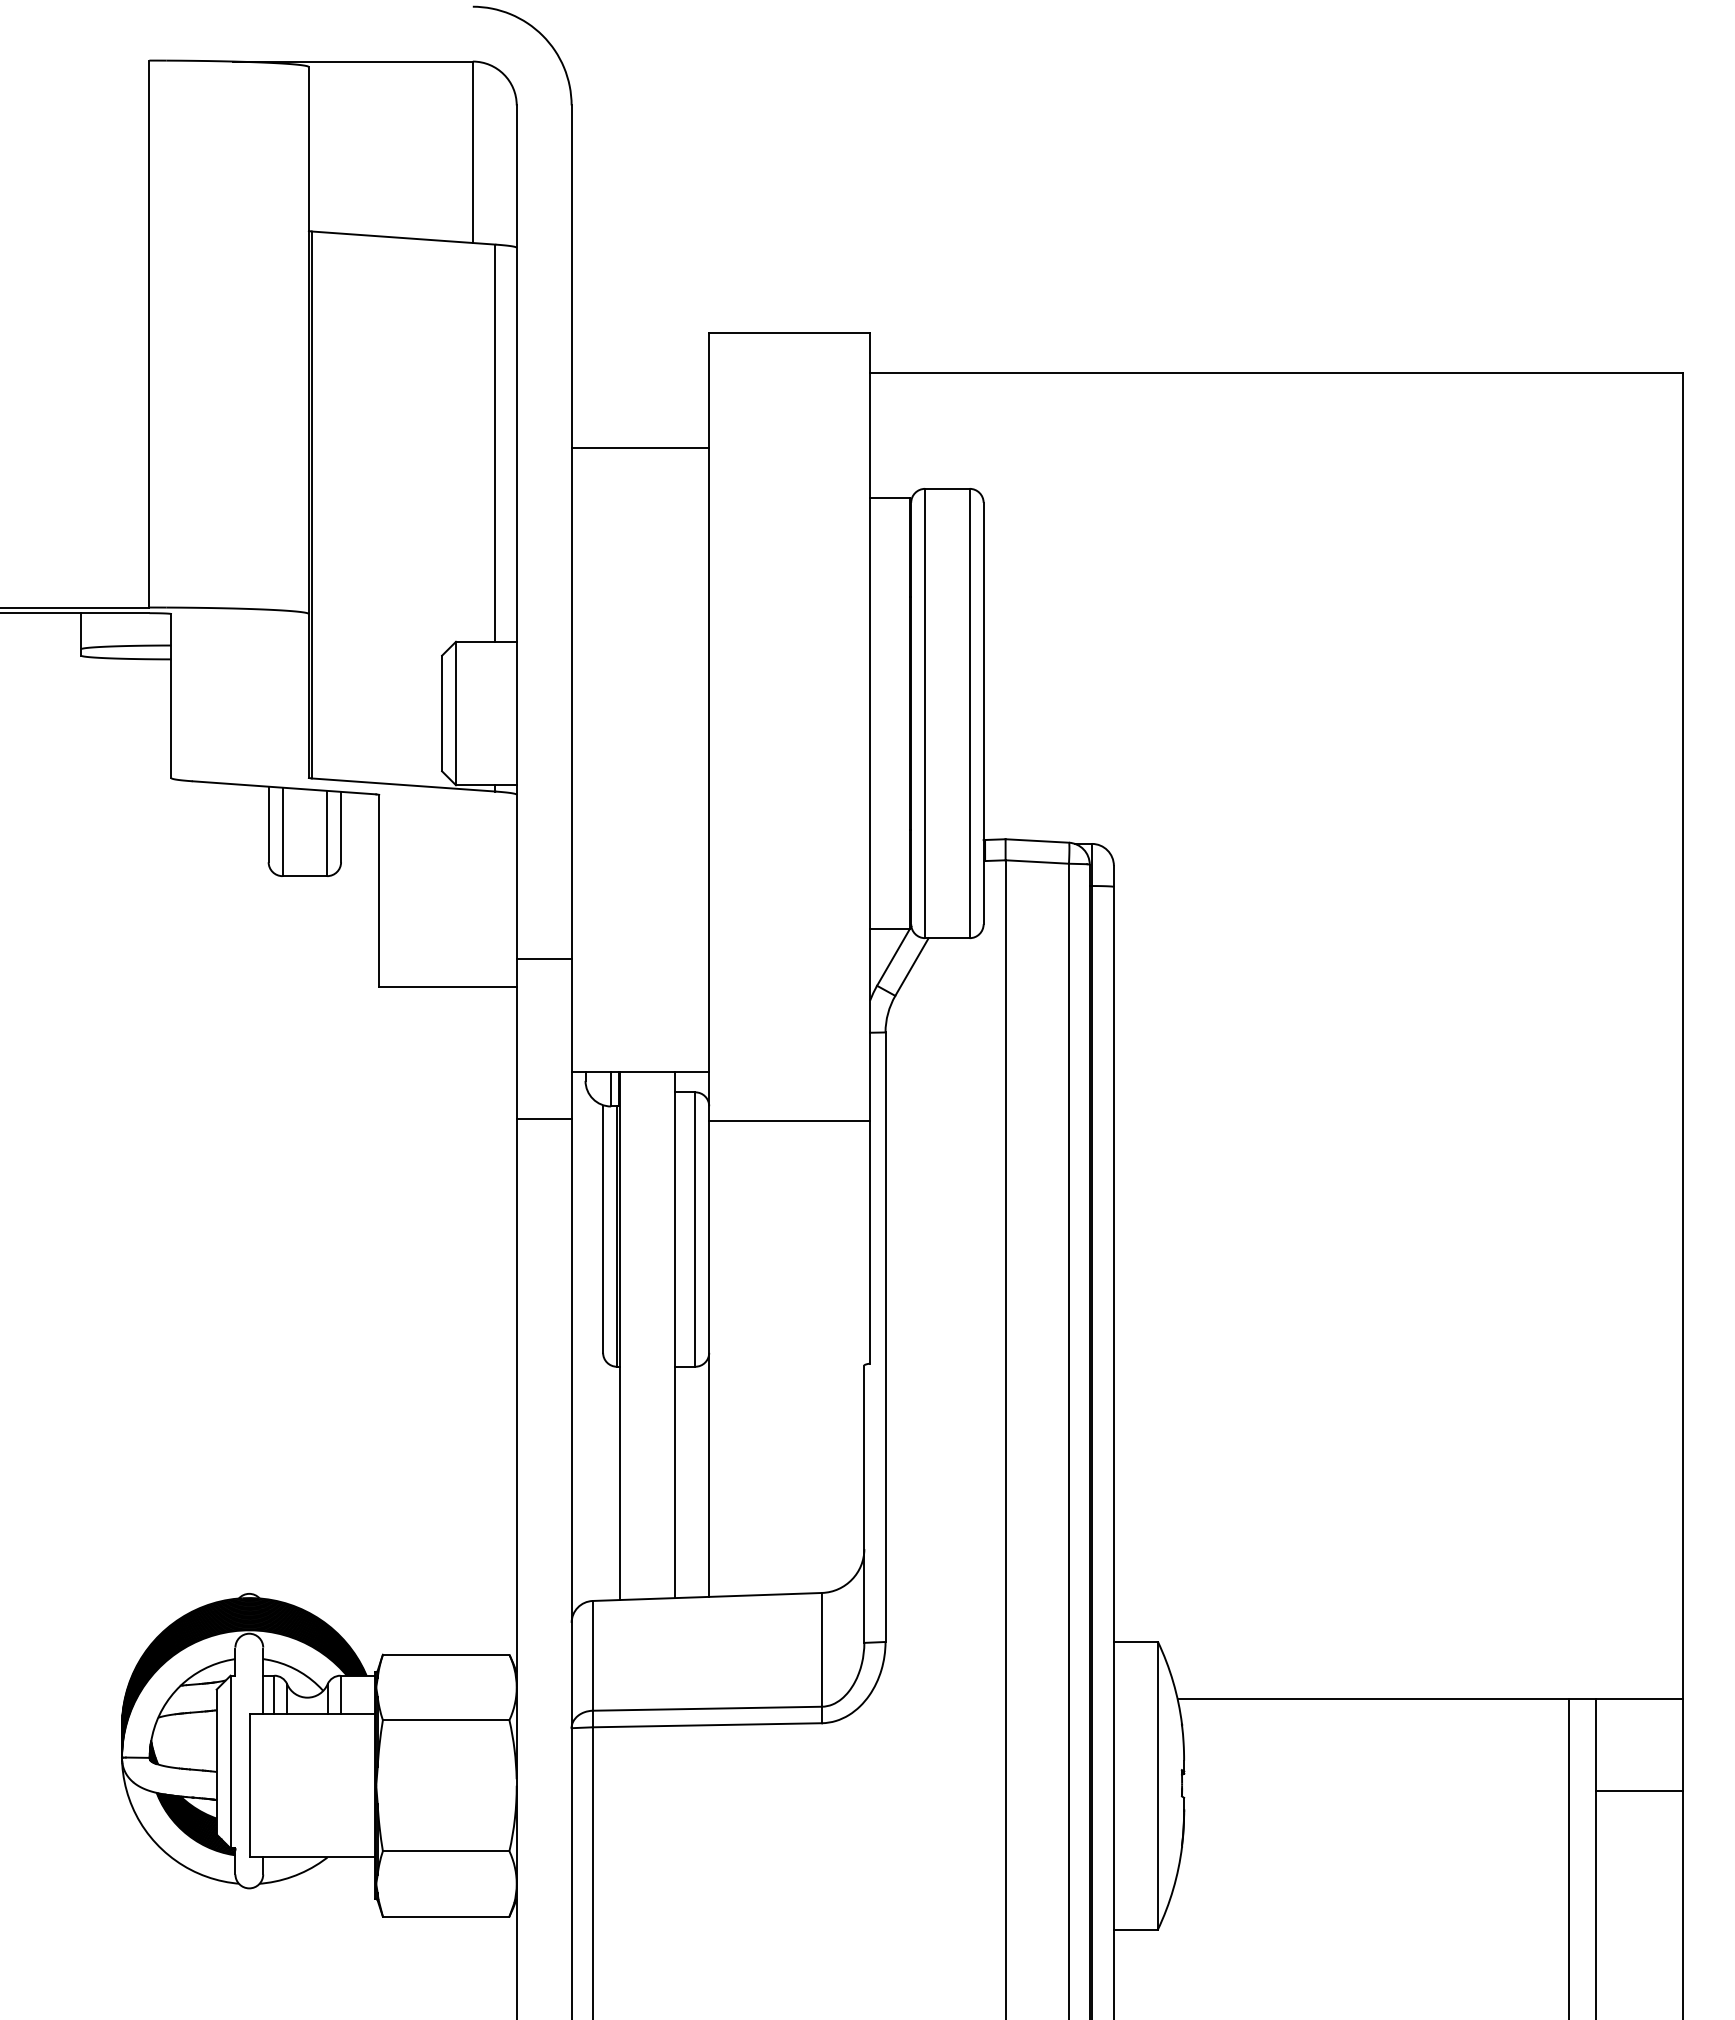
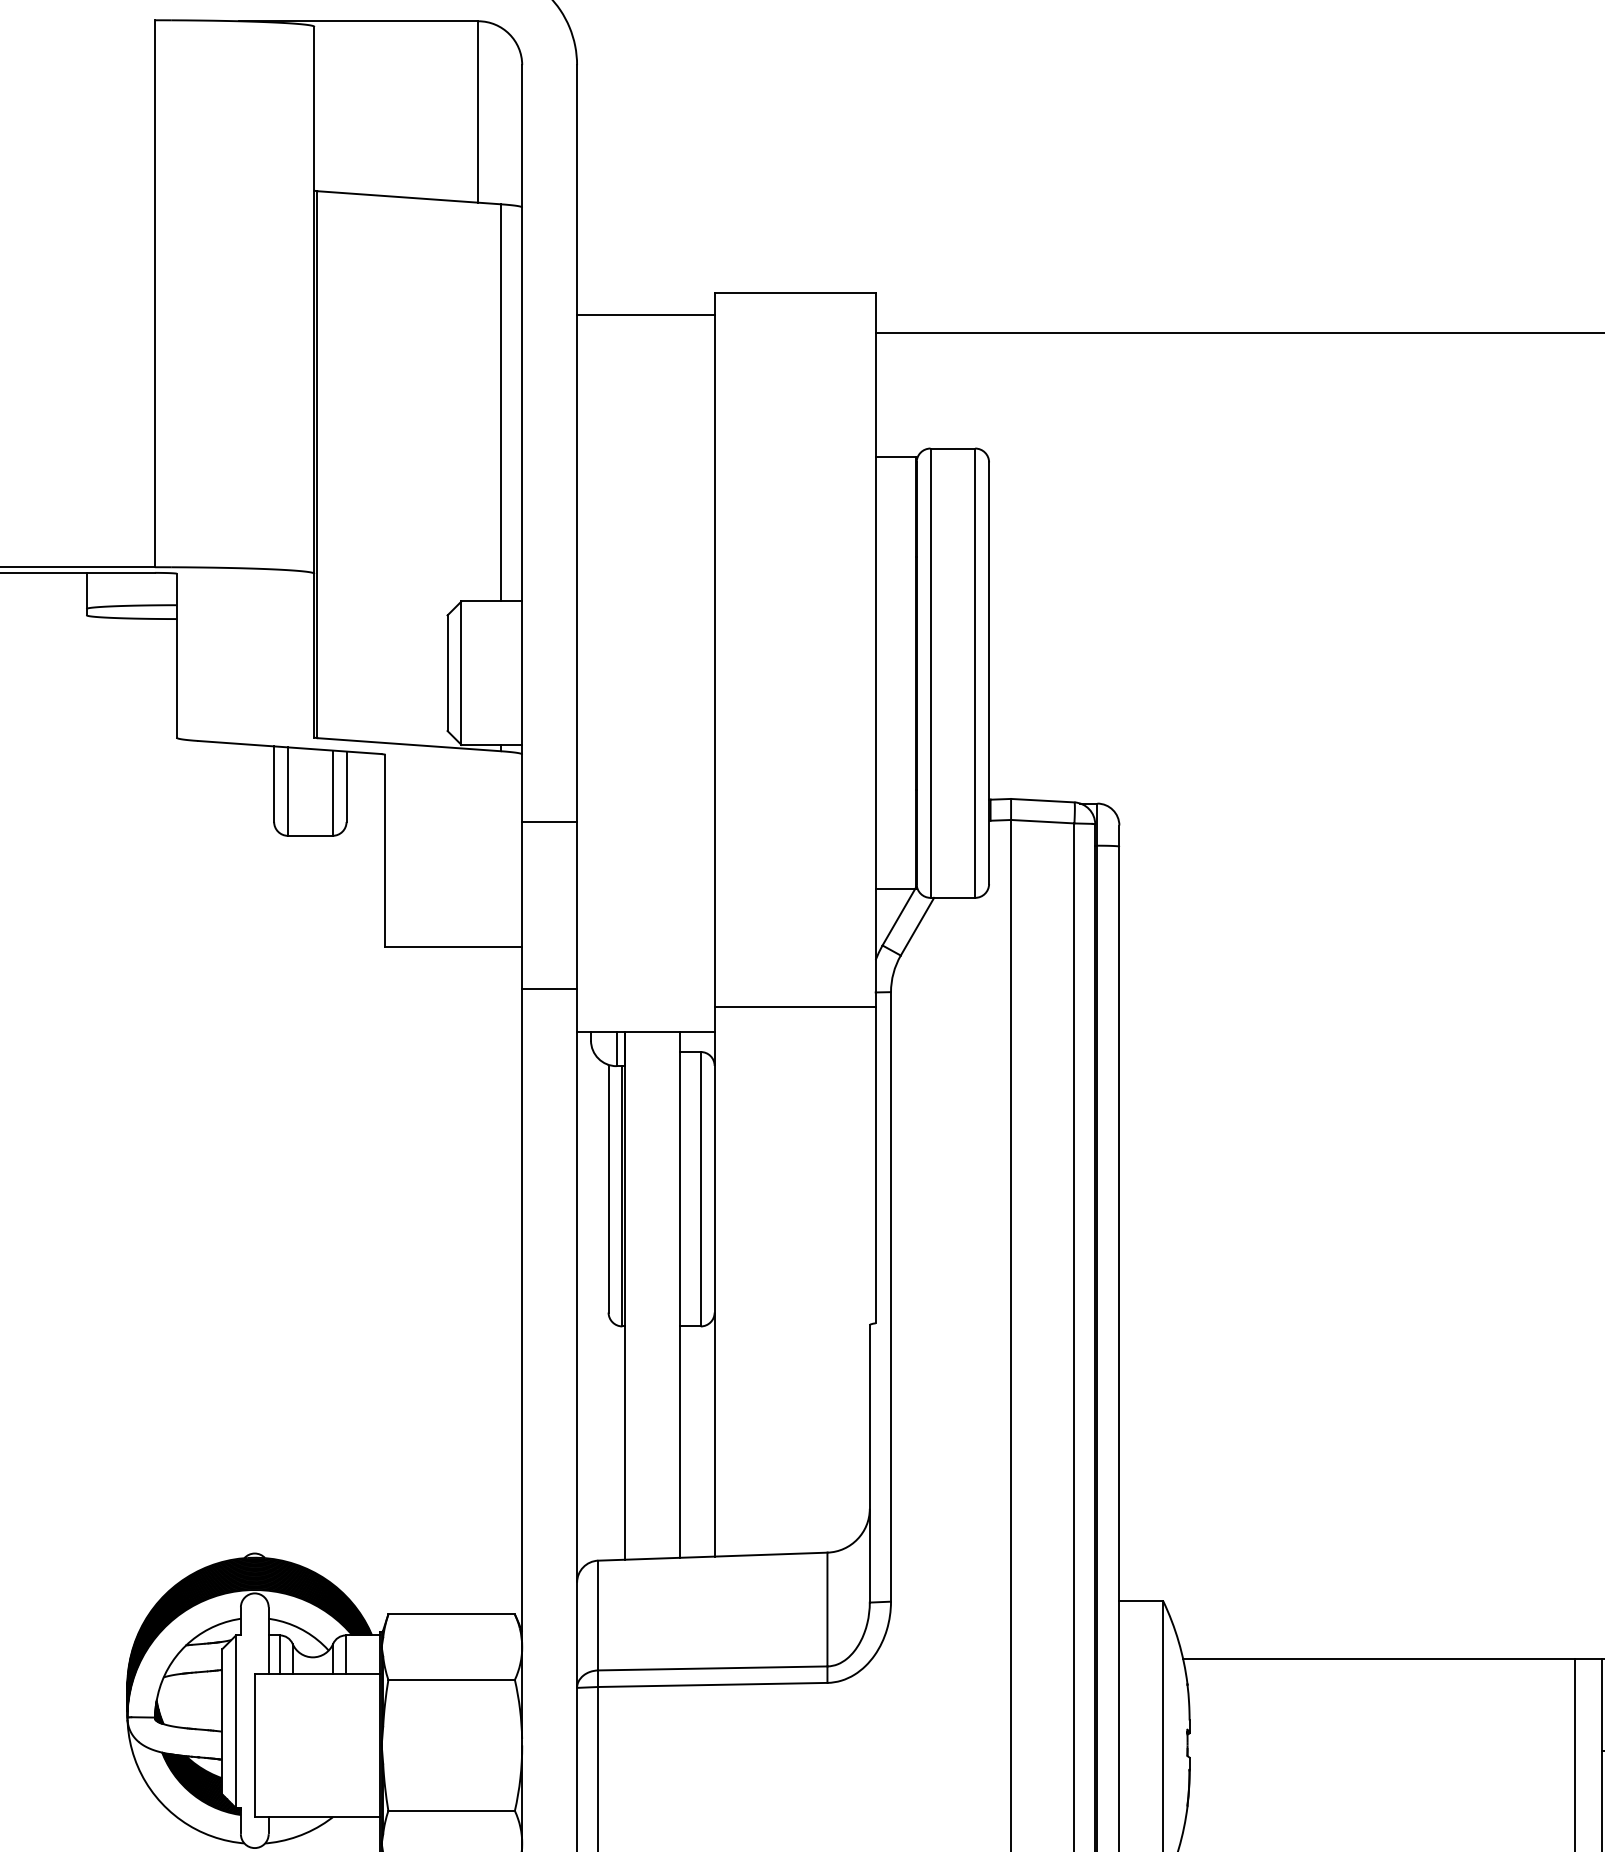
line: (640, 447) -> (645, 314), moved
line: (543, 959) -> (548, 822), moved
line: (543, 1119) -> (548, 989), moved
line: (789, 1121) -> (794, 1007), moved

